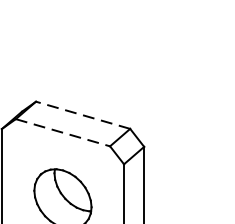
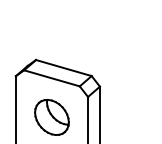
line: (82, 116) -> (63, 68), dashed -> solid
line: (62, 133) -> (51, 78), dashed -> solid

